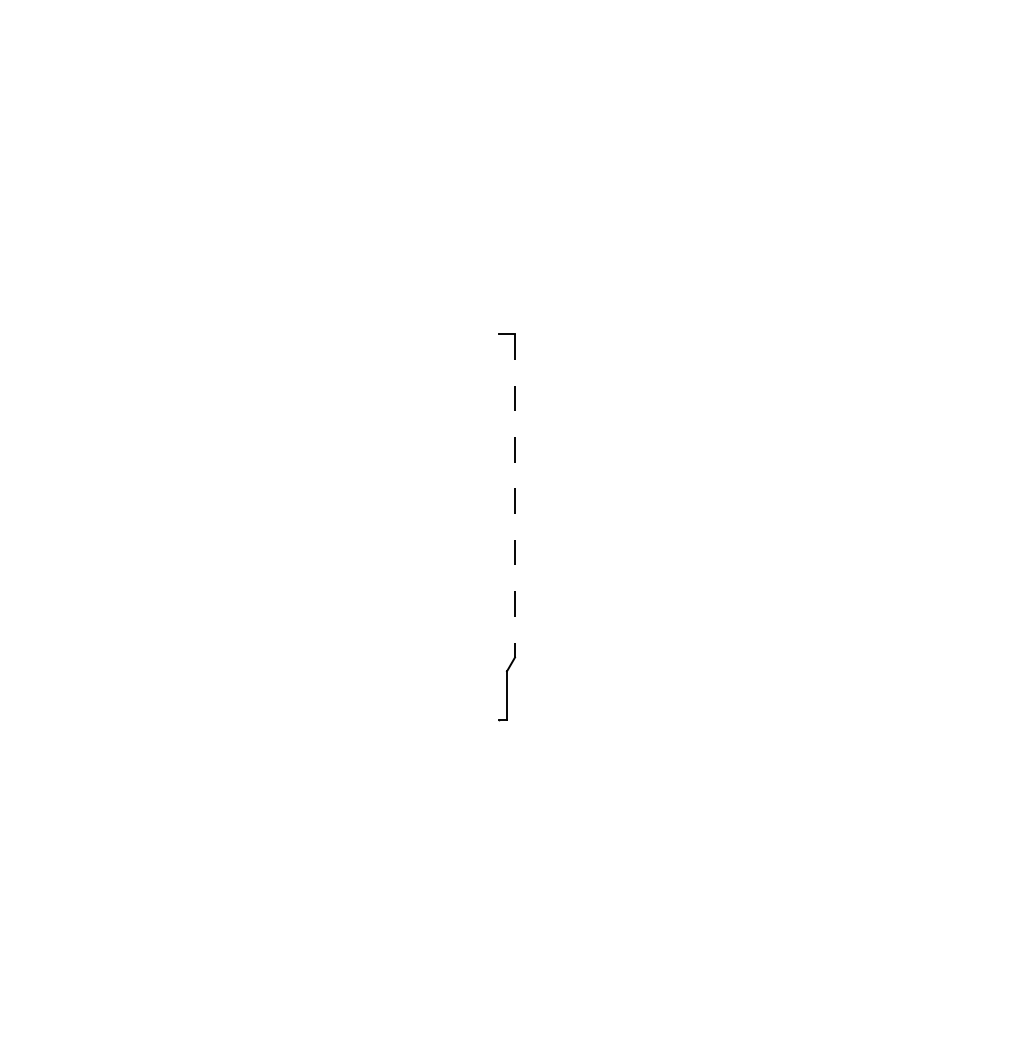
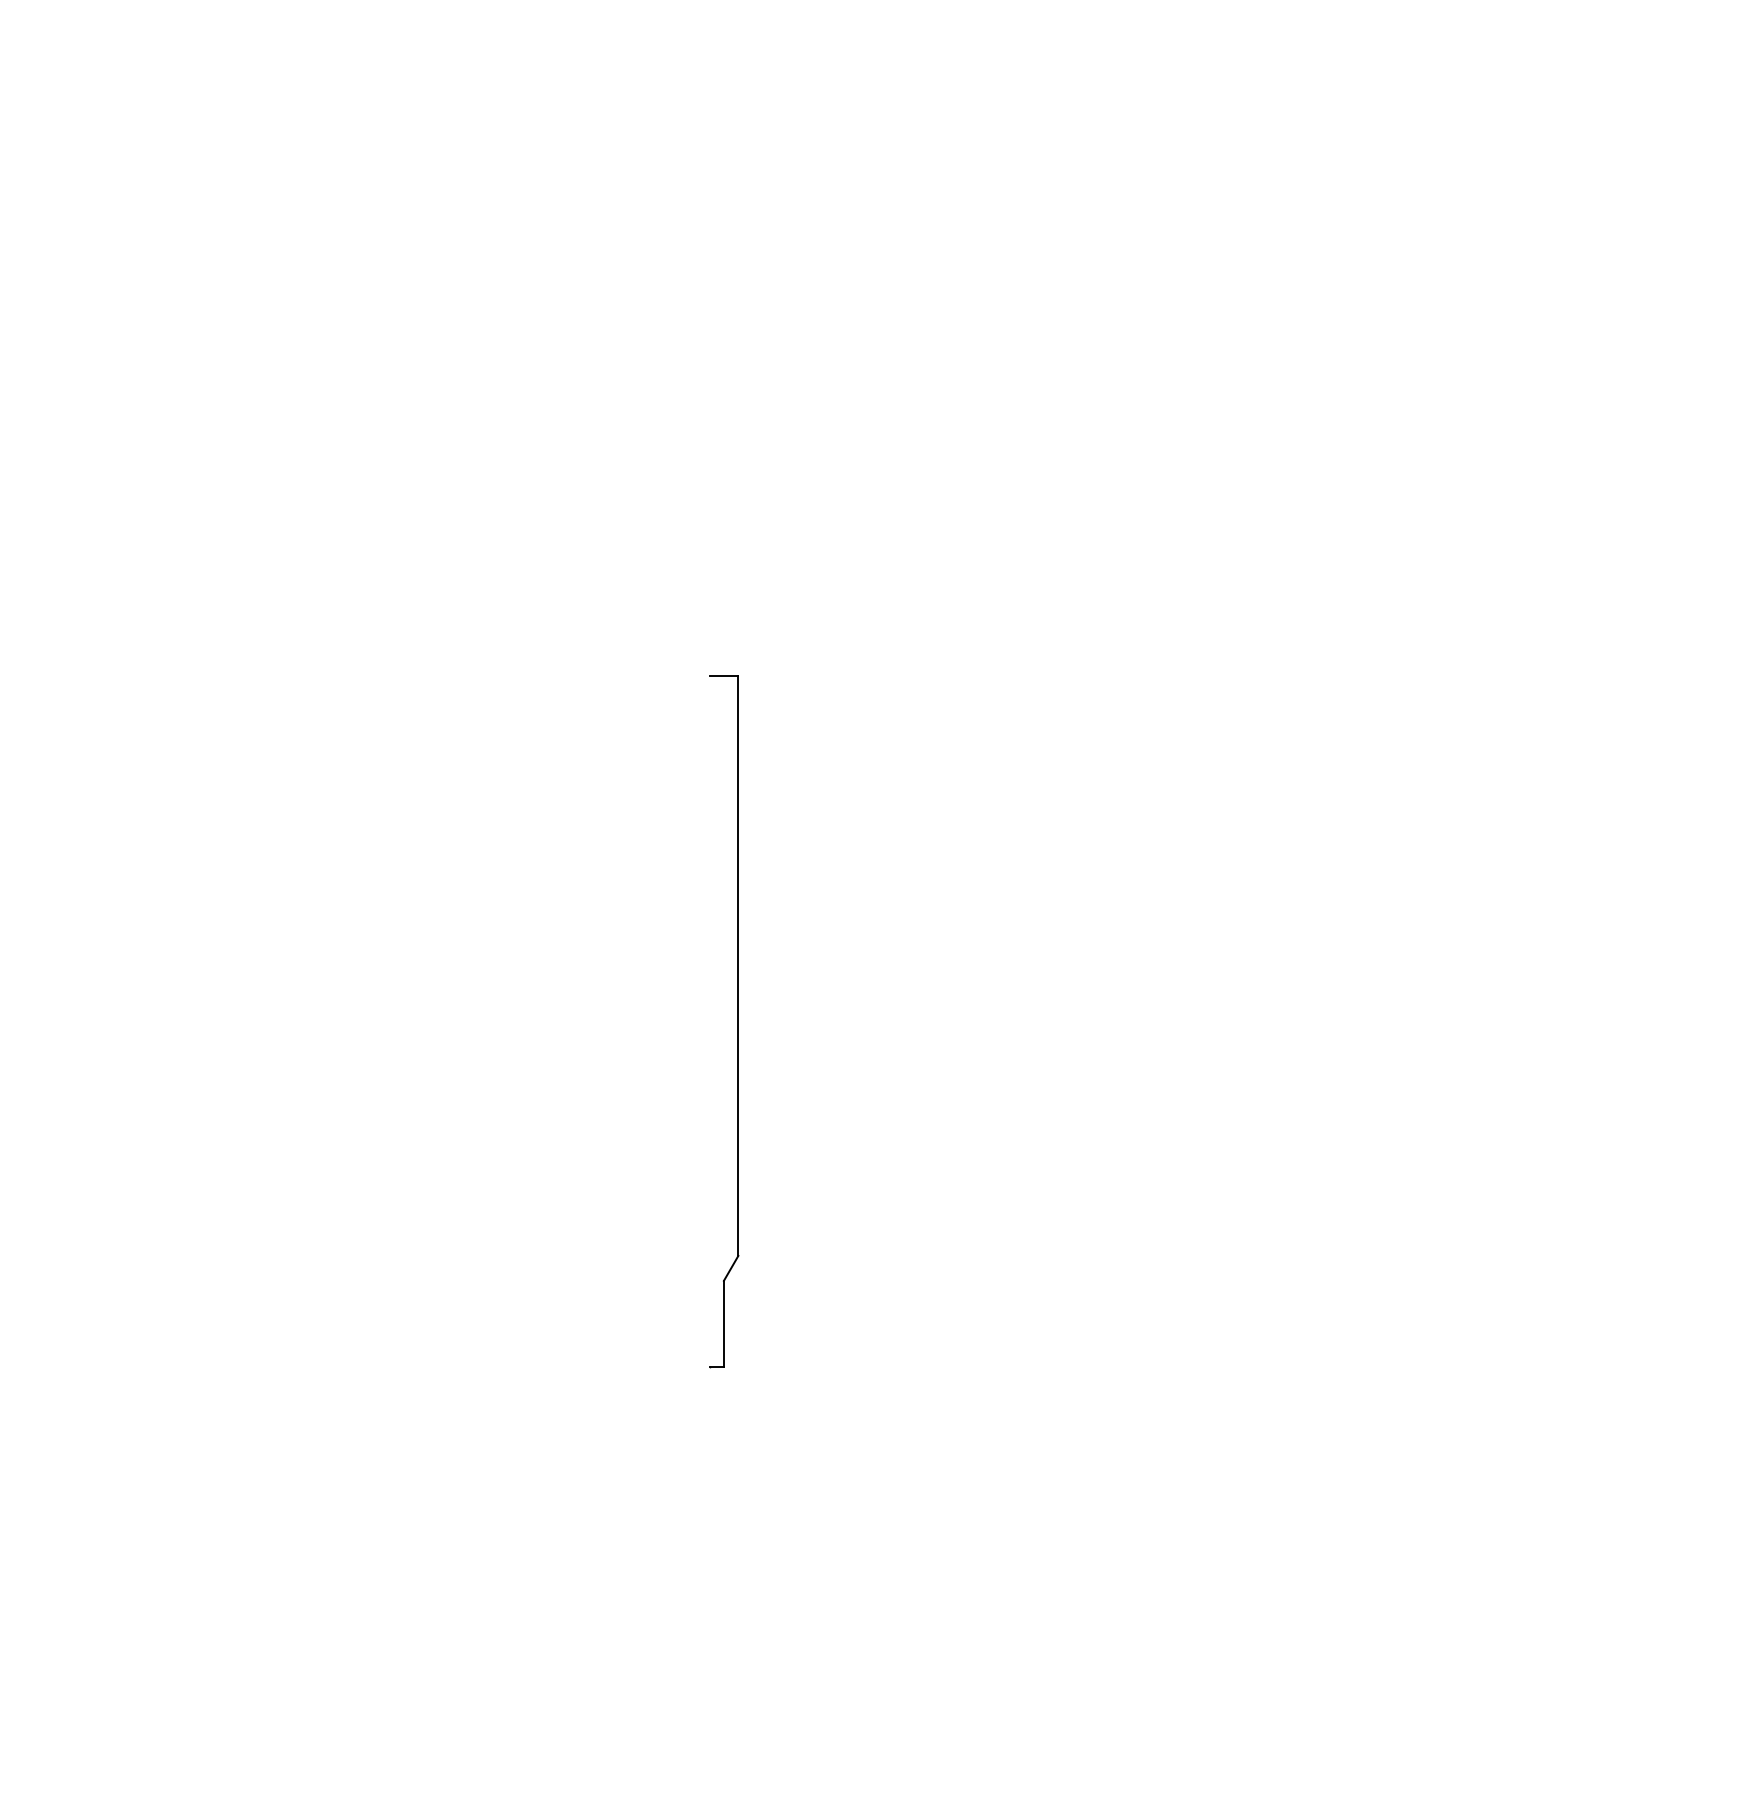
line: (515, 495) -> (739, 965), dashed -> solid

